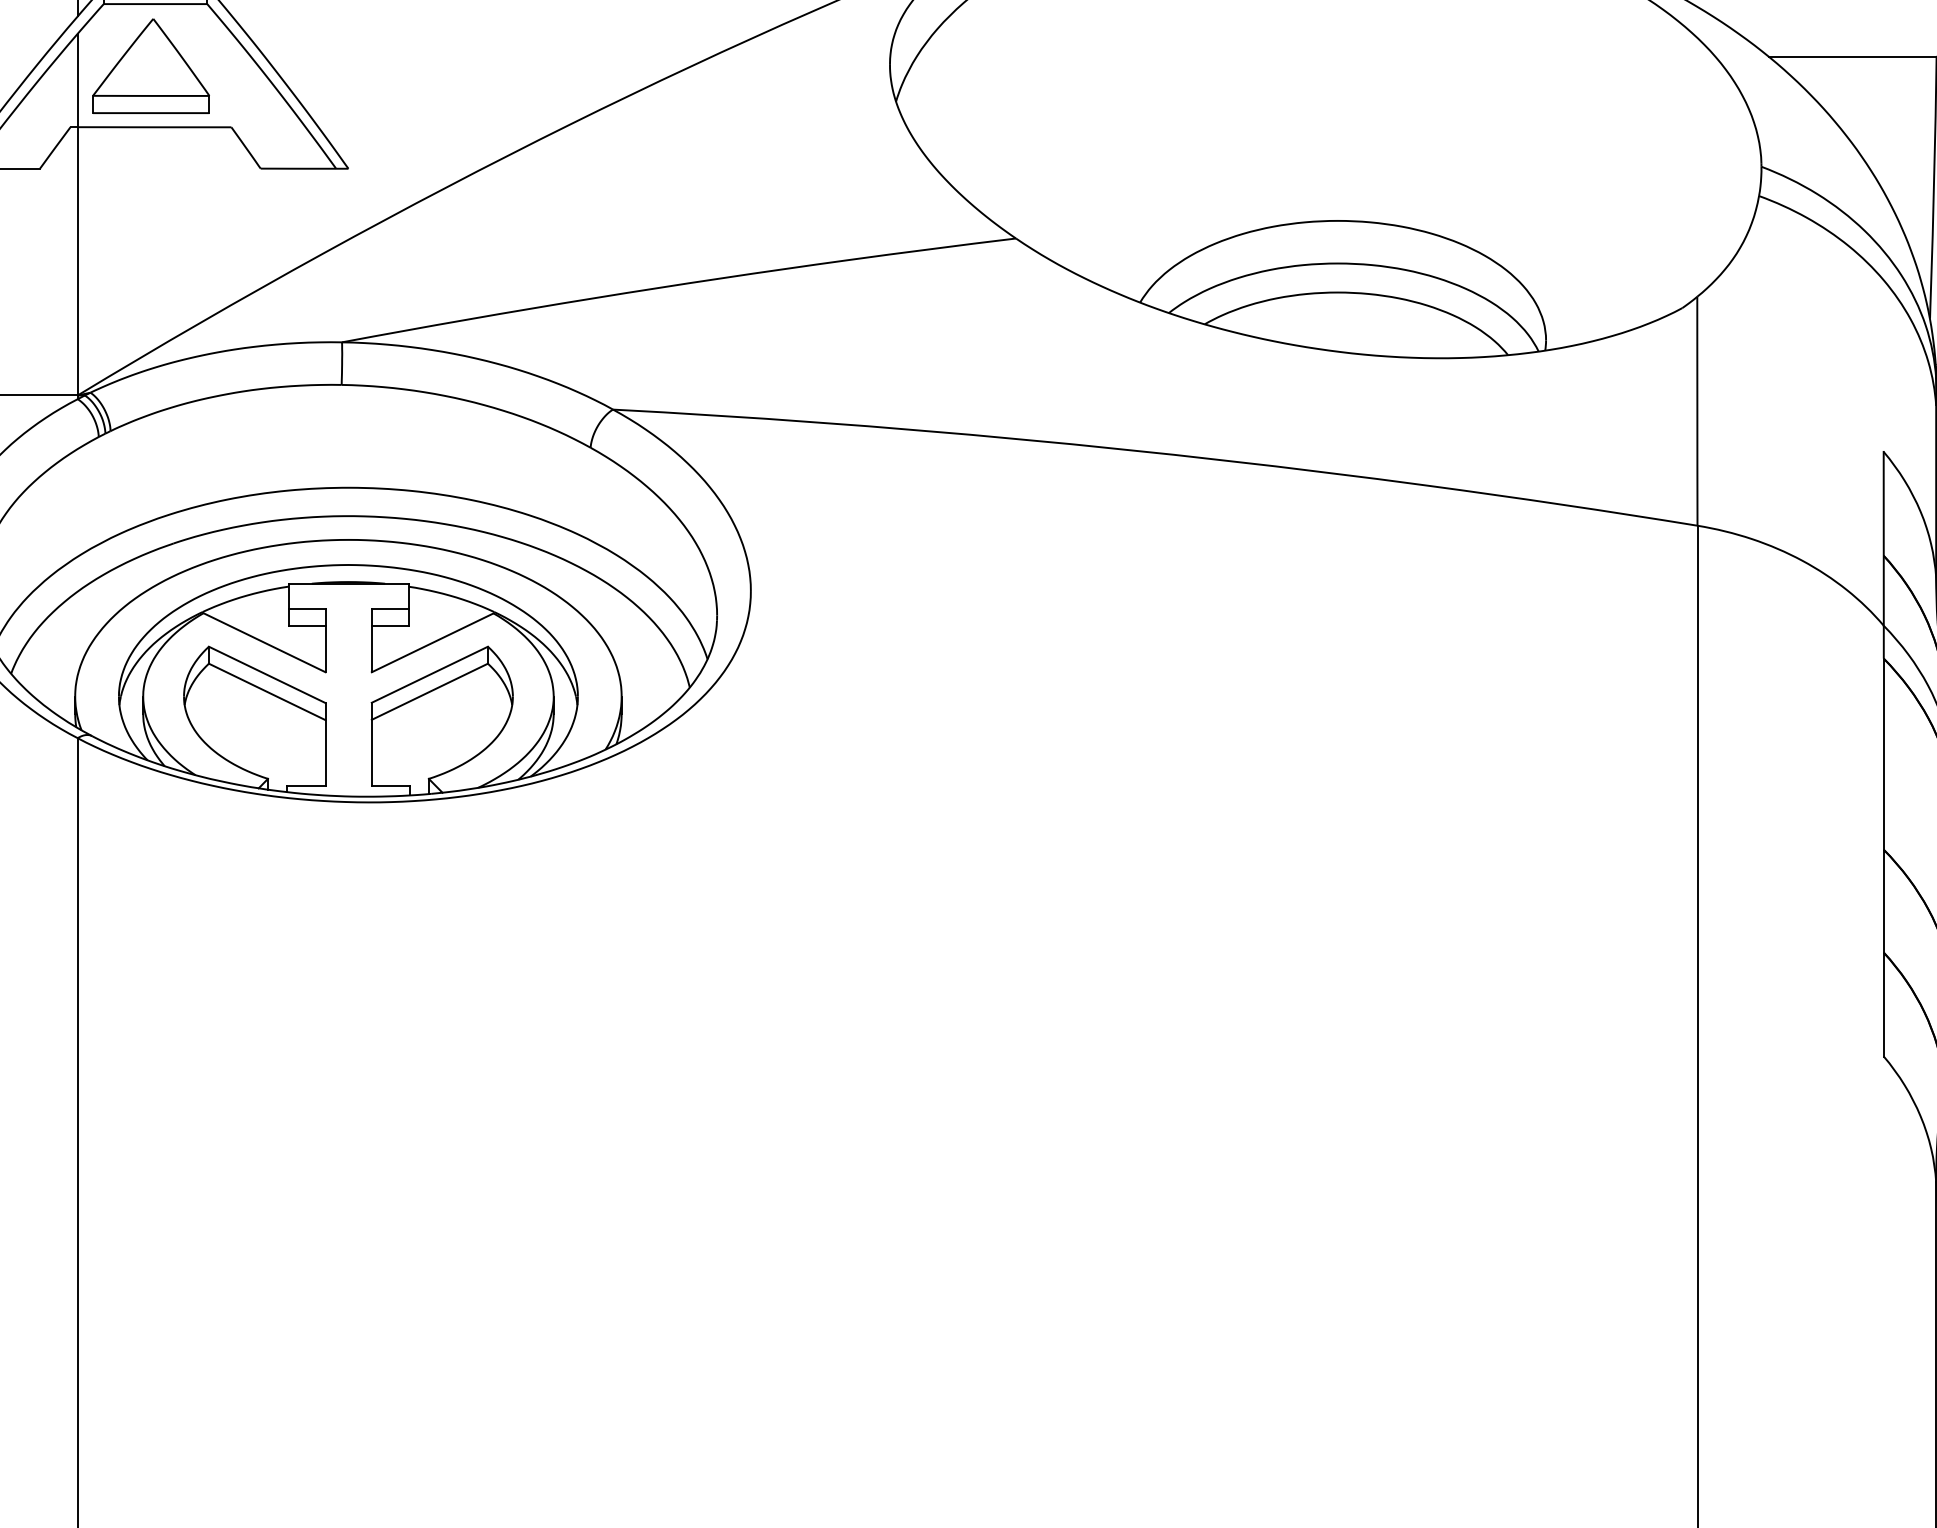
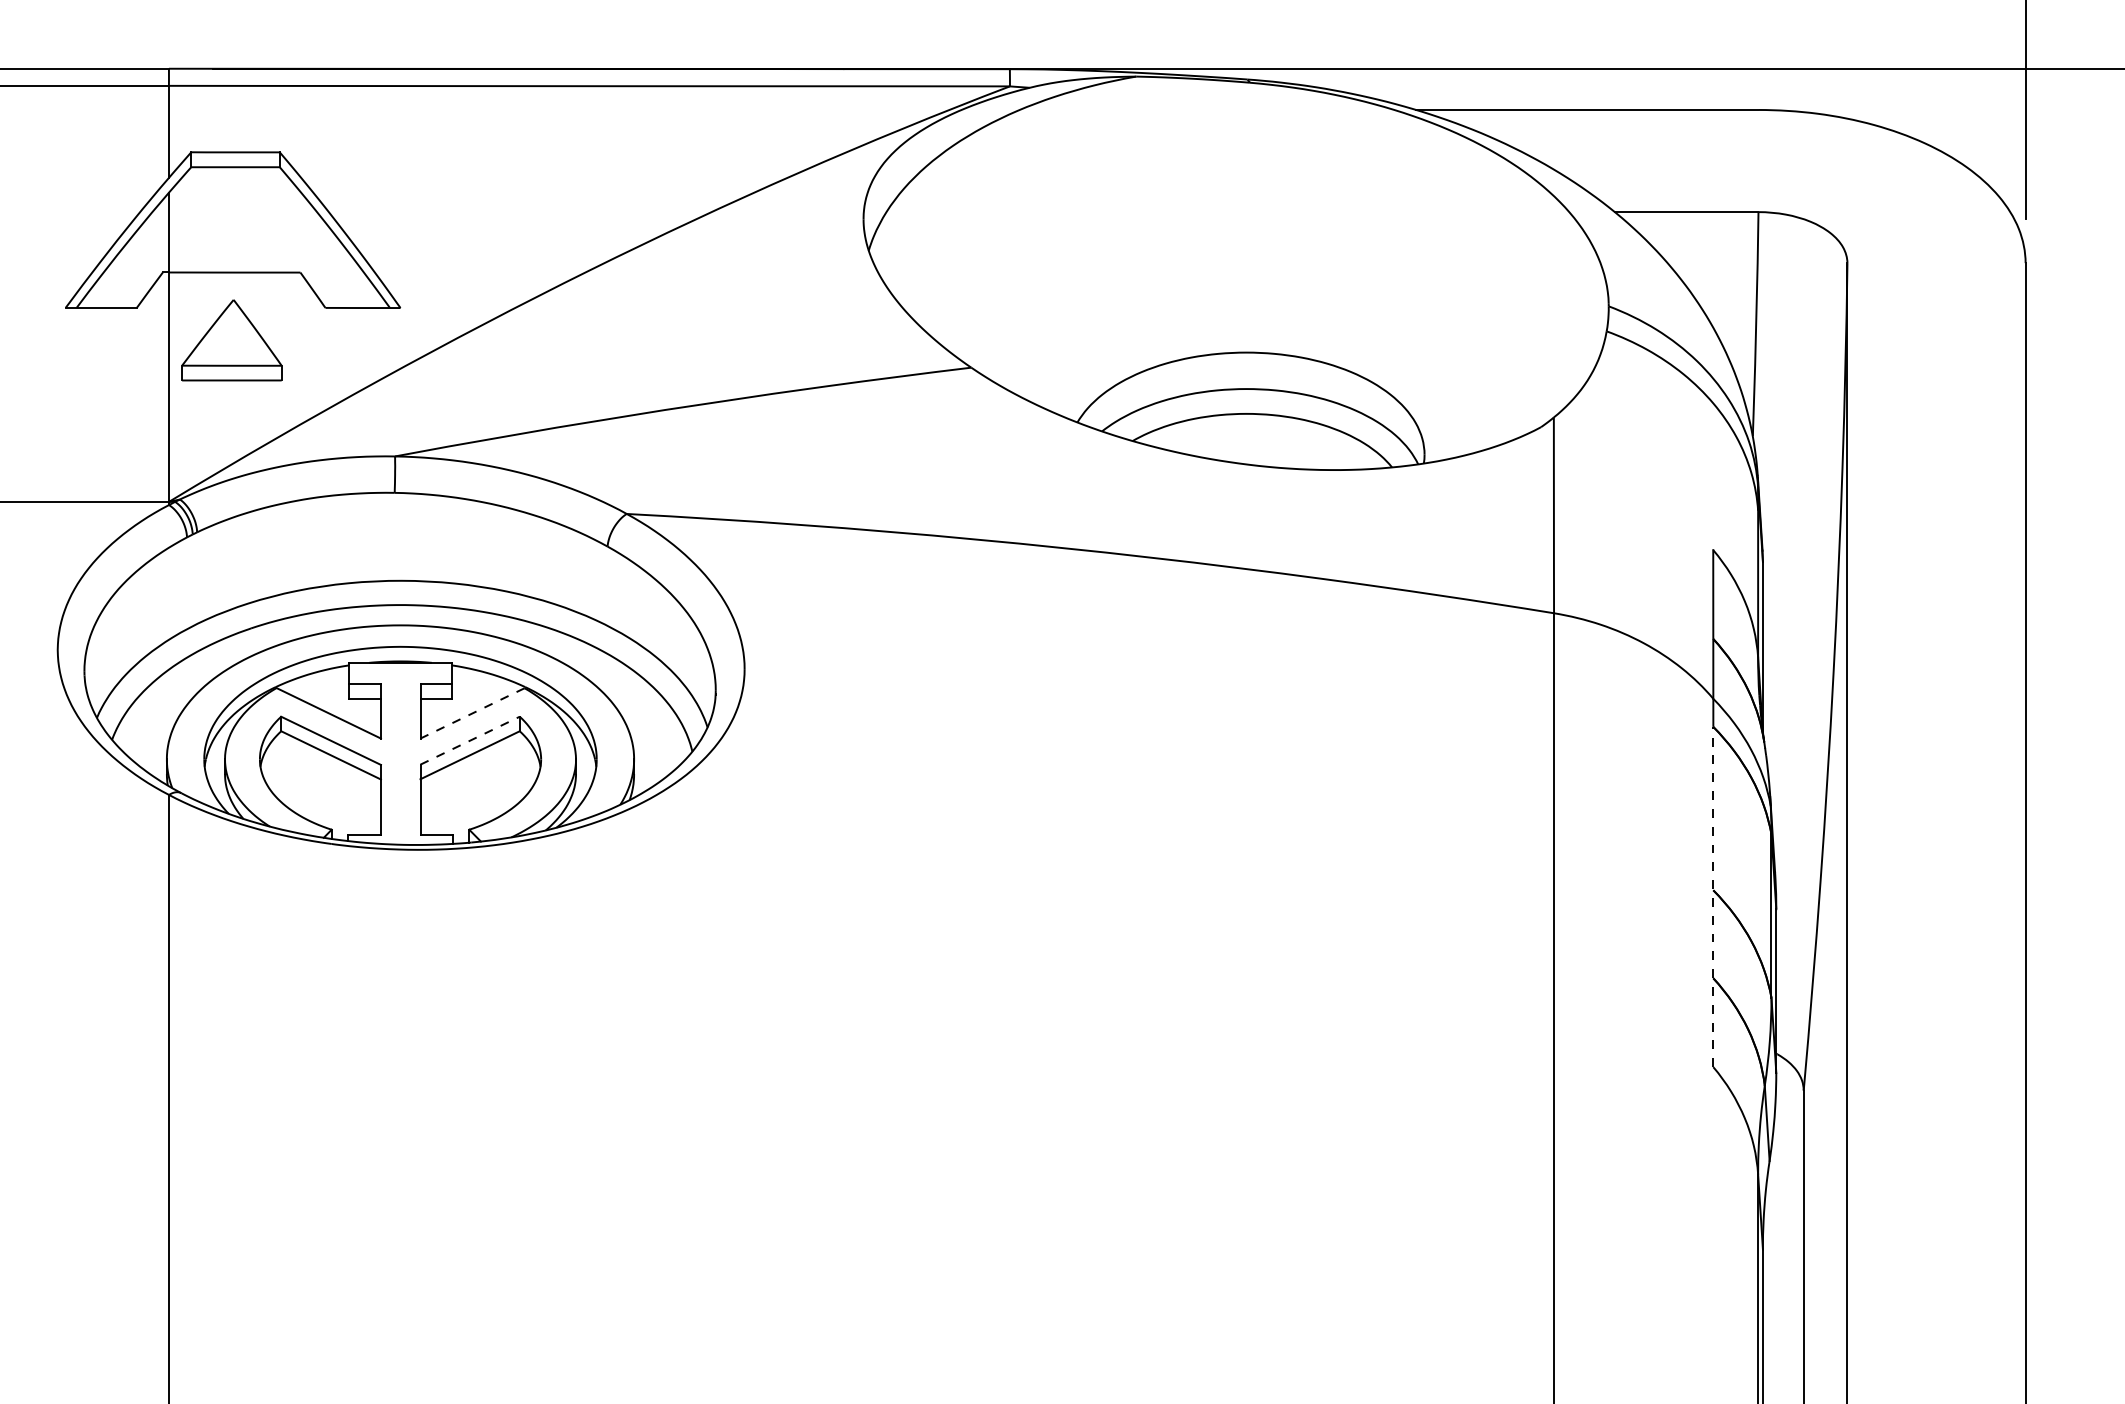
part: (150, 66) -> (231, 340), moved
line: (432, 642) -> (472, 713), solid -> dashed
line: (430, 674) -> (470, 740), solid -> dashed
line: (1883, 856) -> (1713, 896), solid -> dashed

